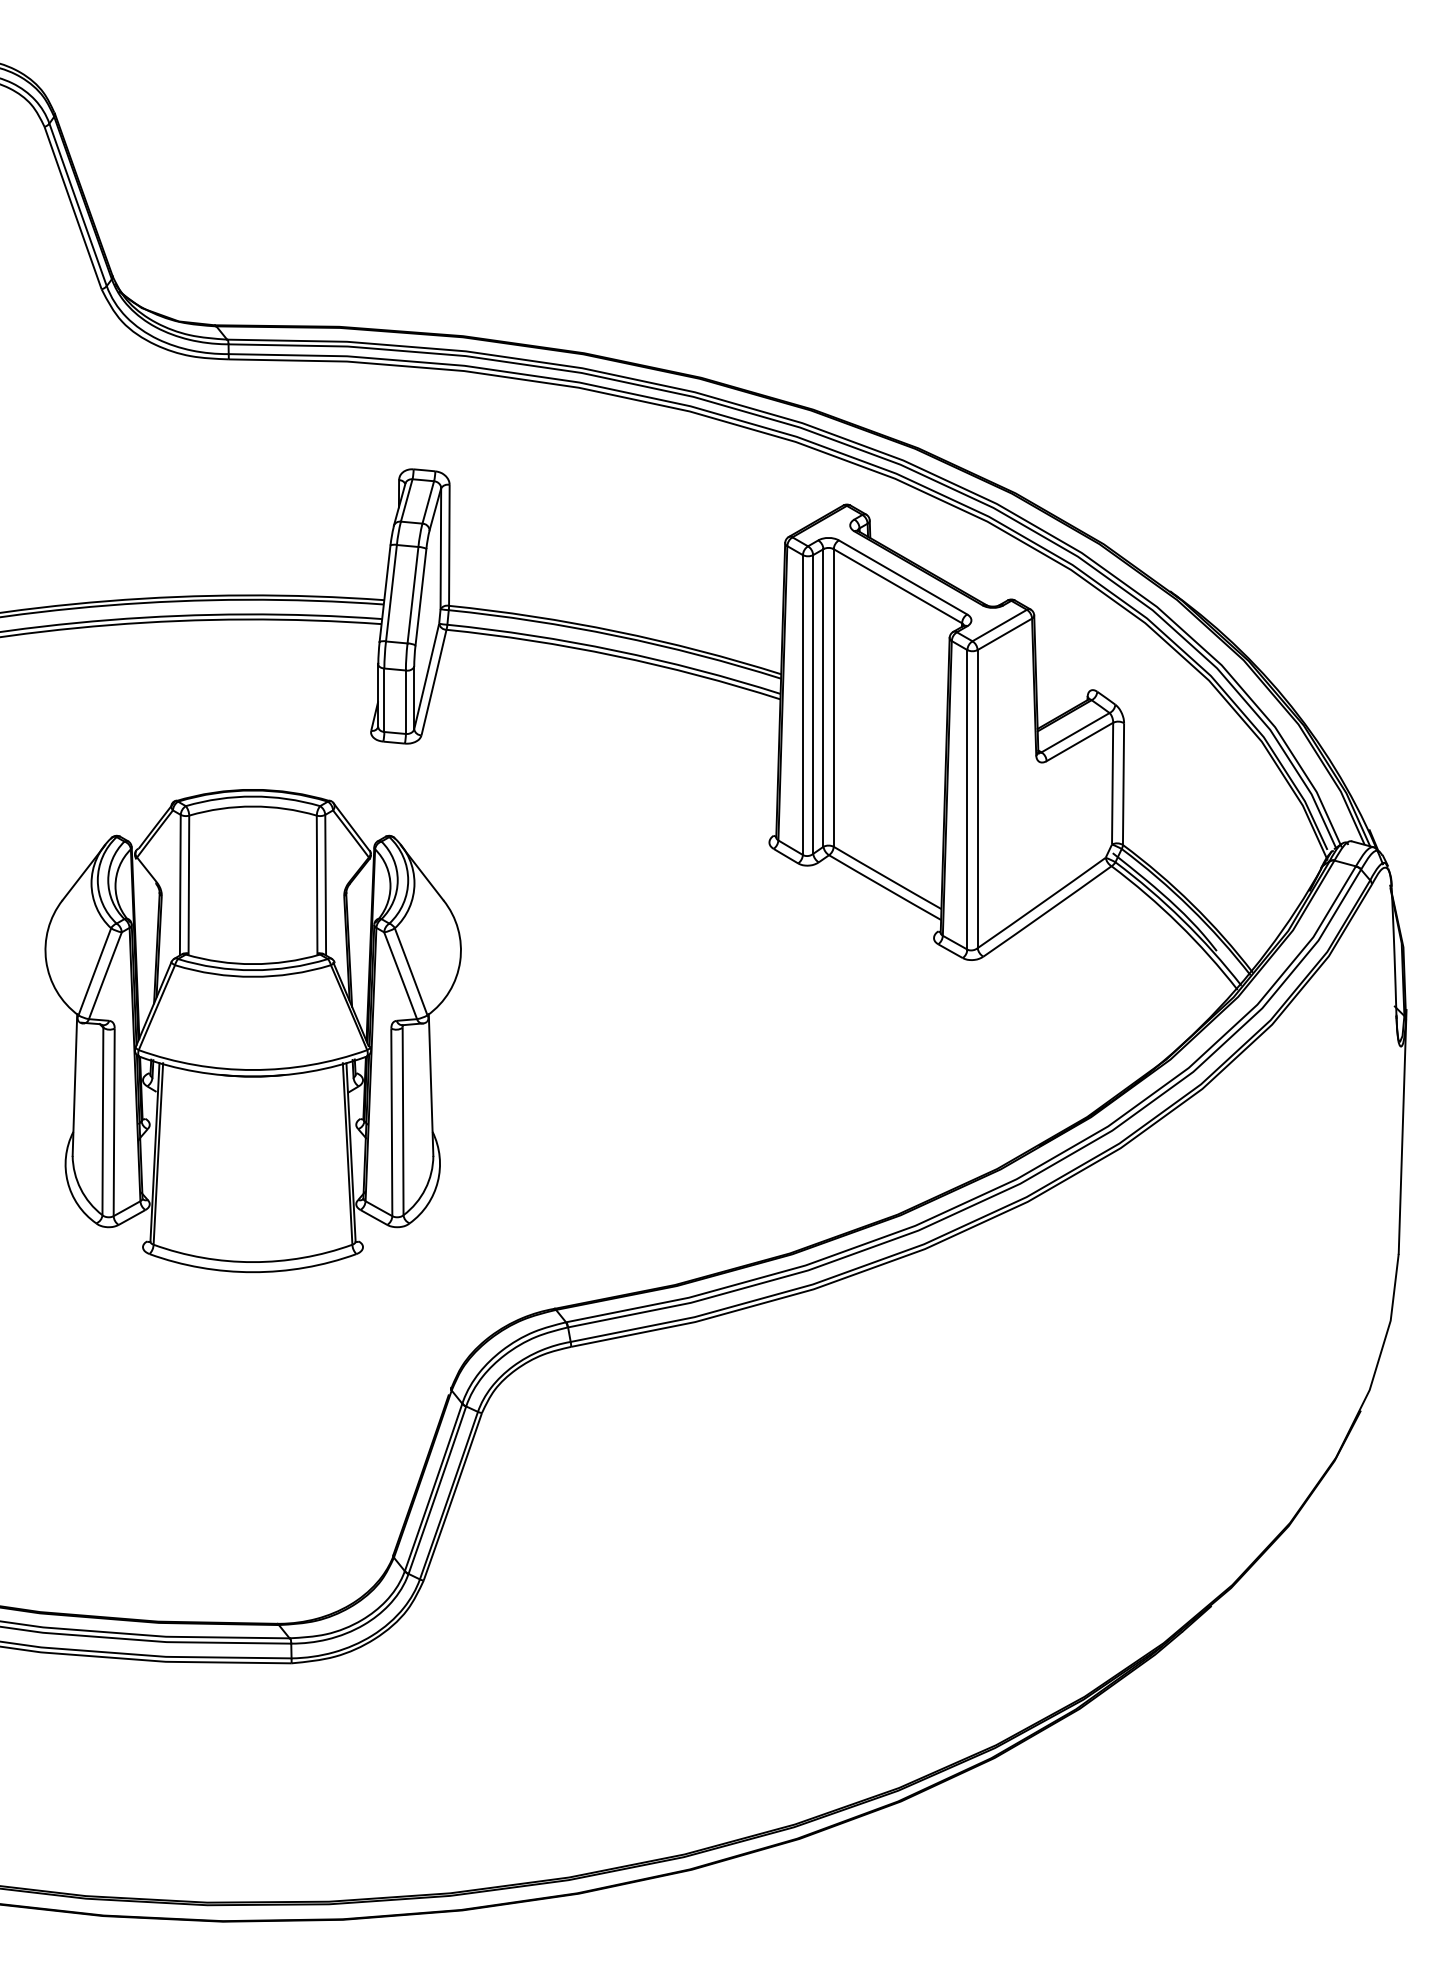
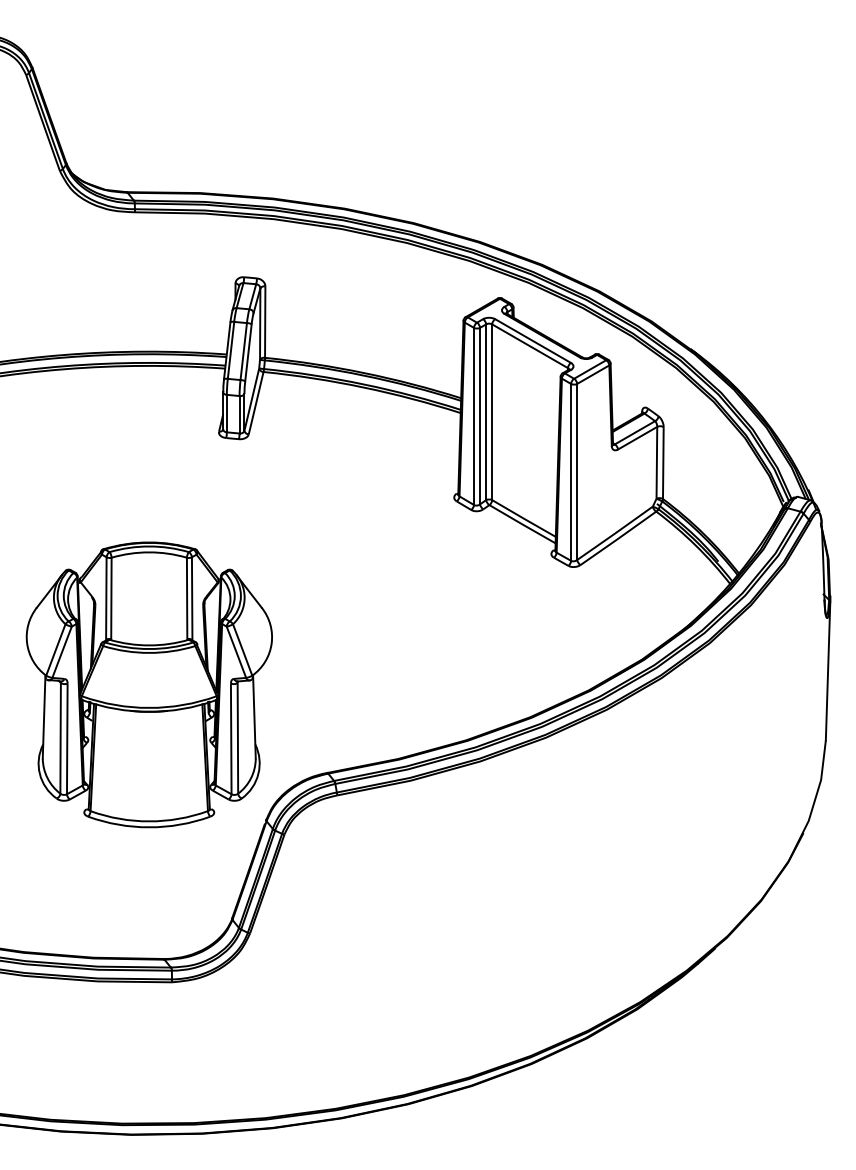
part: (251, 1030) -> (148, 684), moved

